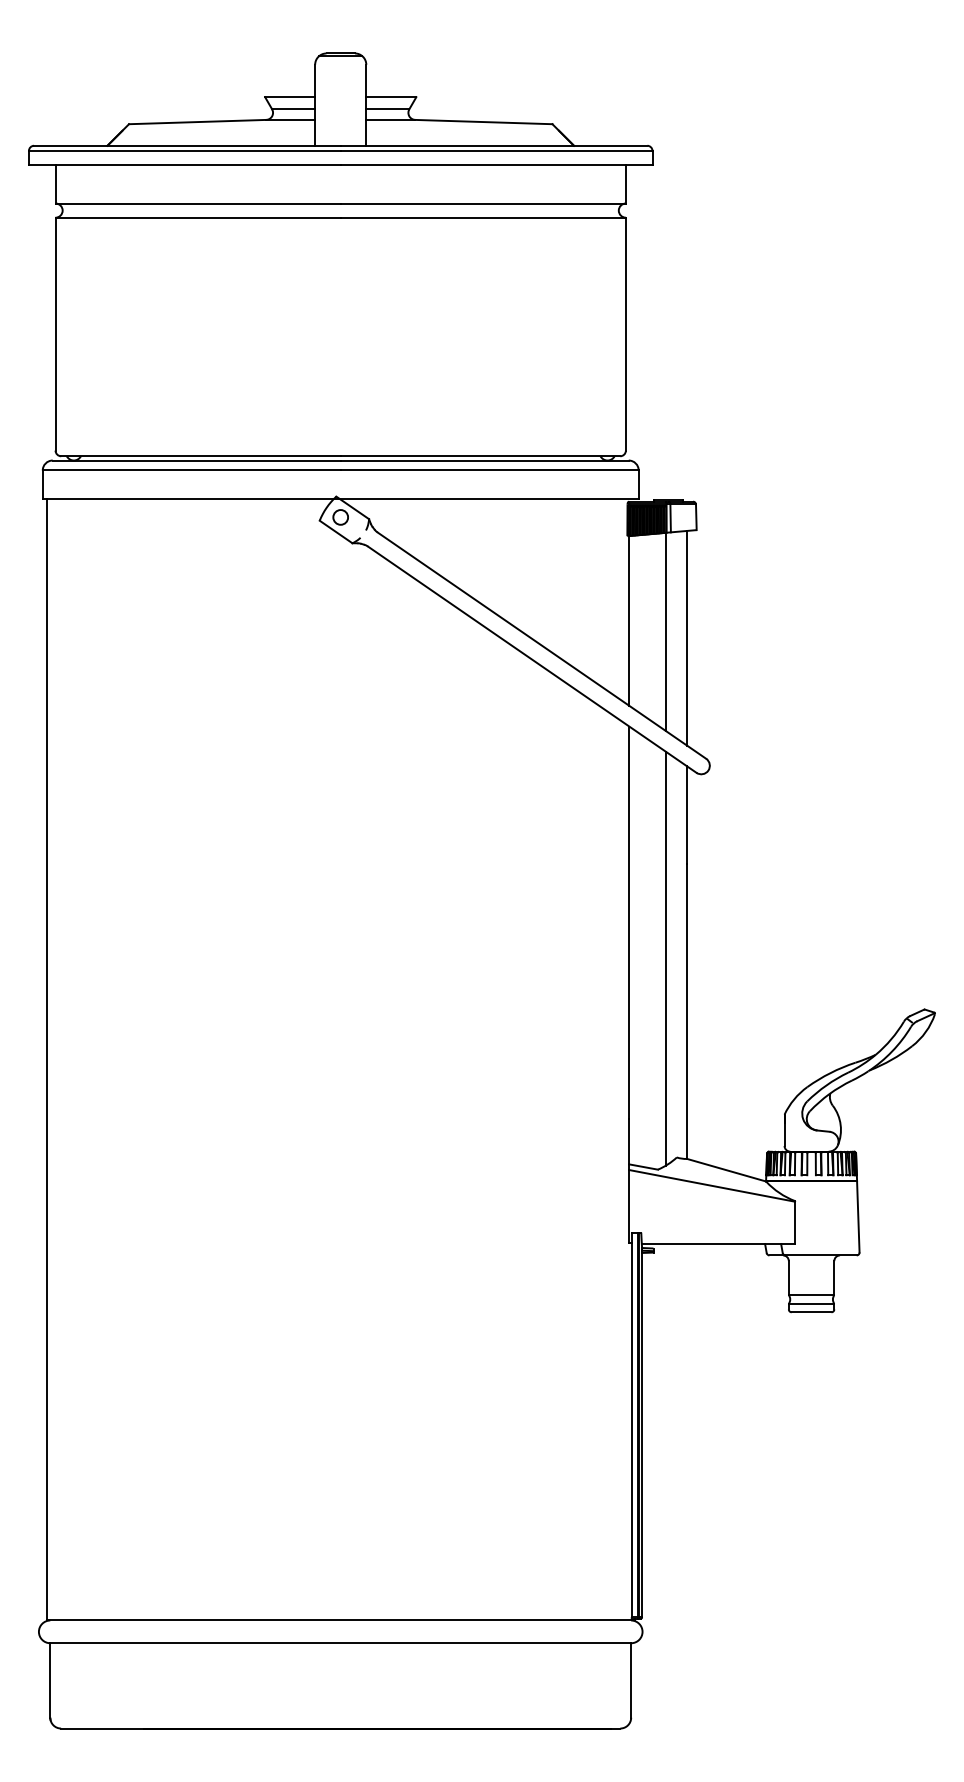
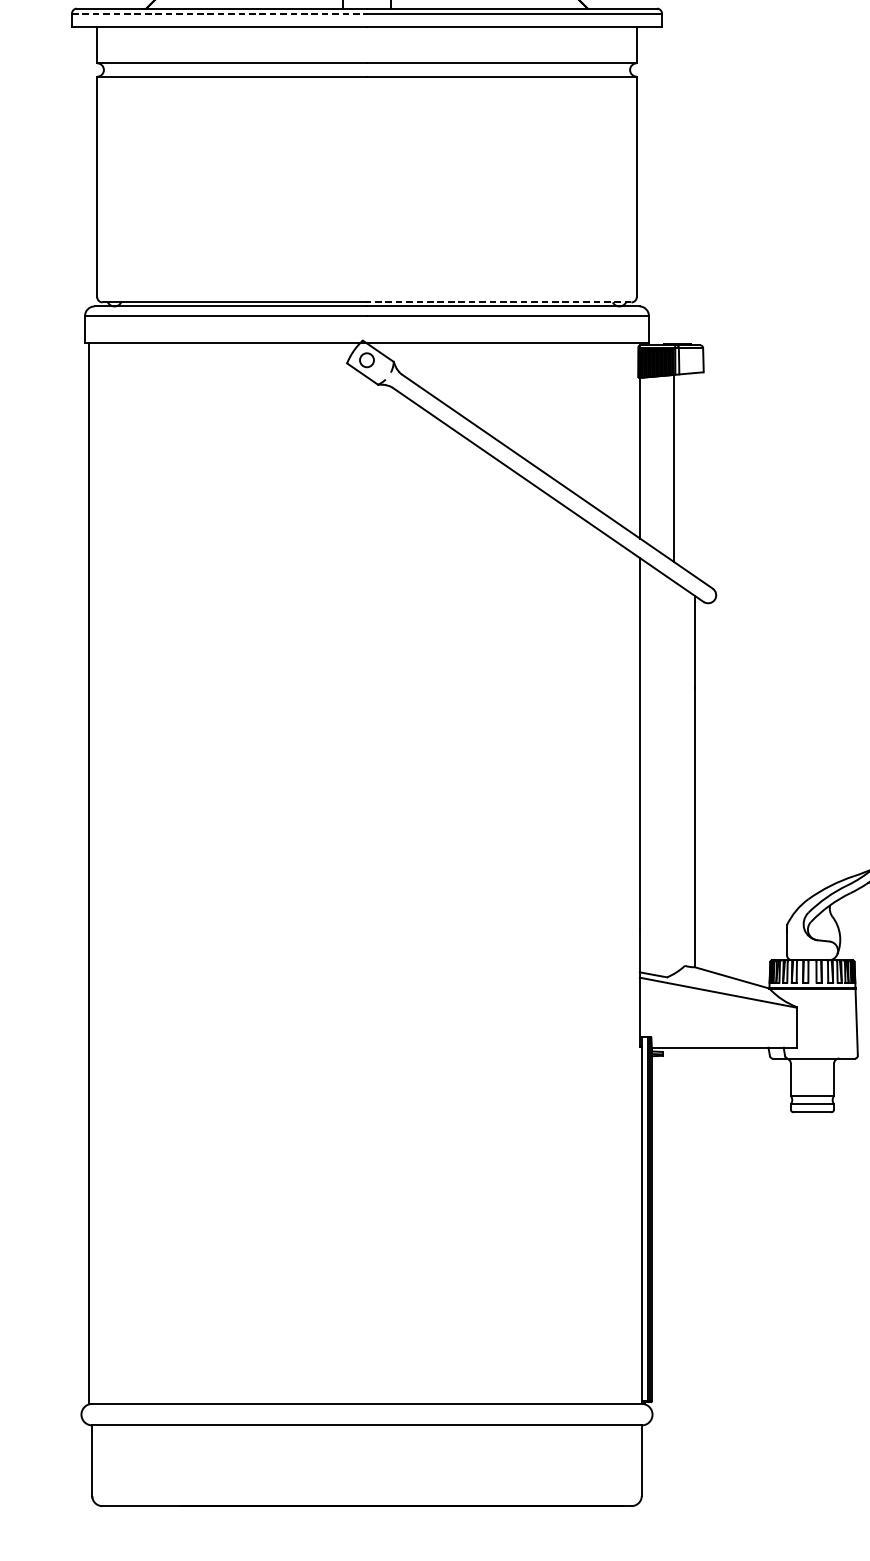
line: (184, 150) -> (219, 13), solid -> dashed
line: (480, 456) -> (499, 302), solid -> dashed
line: (687, 637) -> (695, 473), removed
line: (665, 958) -> (674, 777), removed

